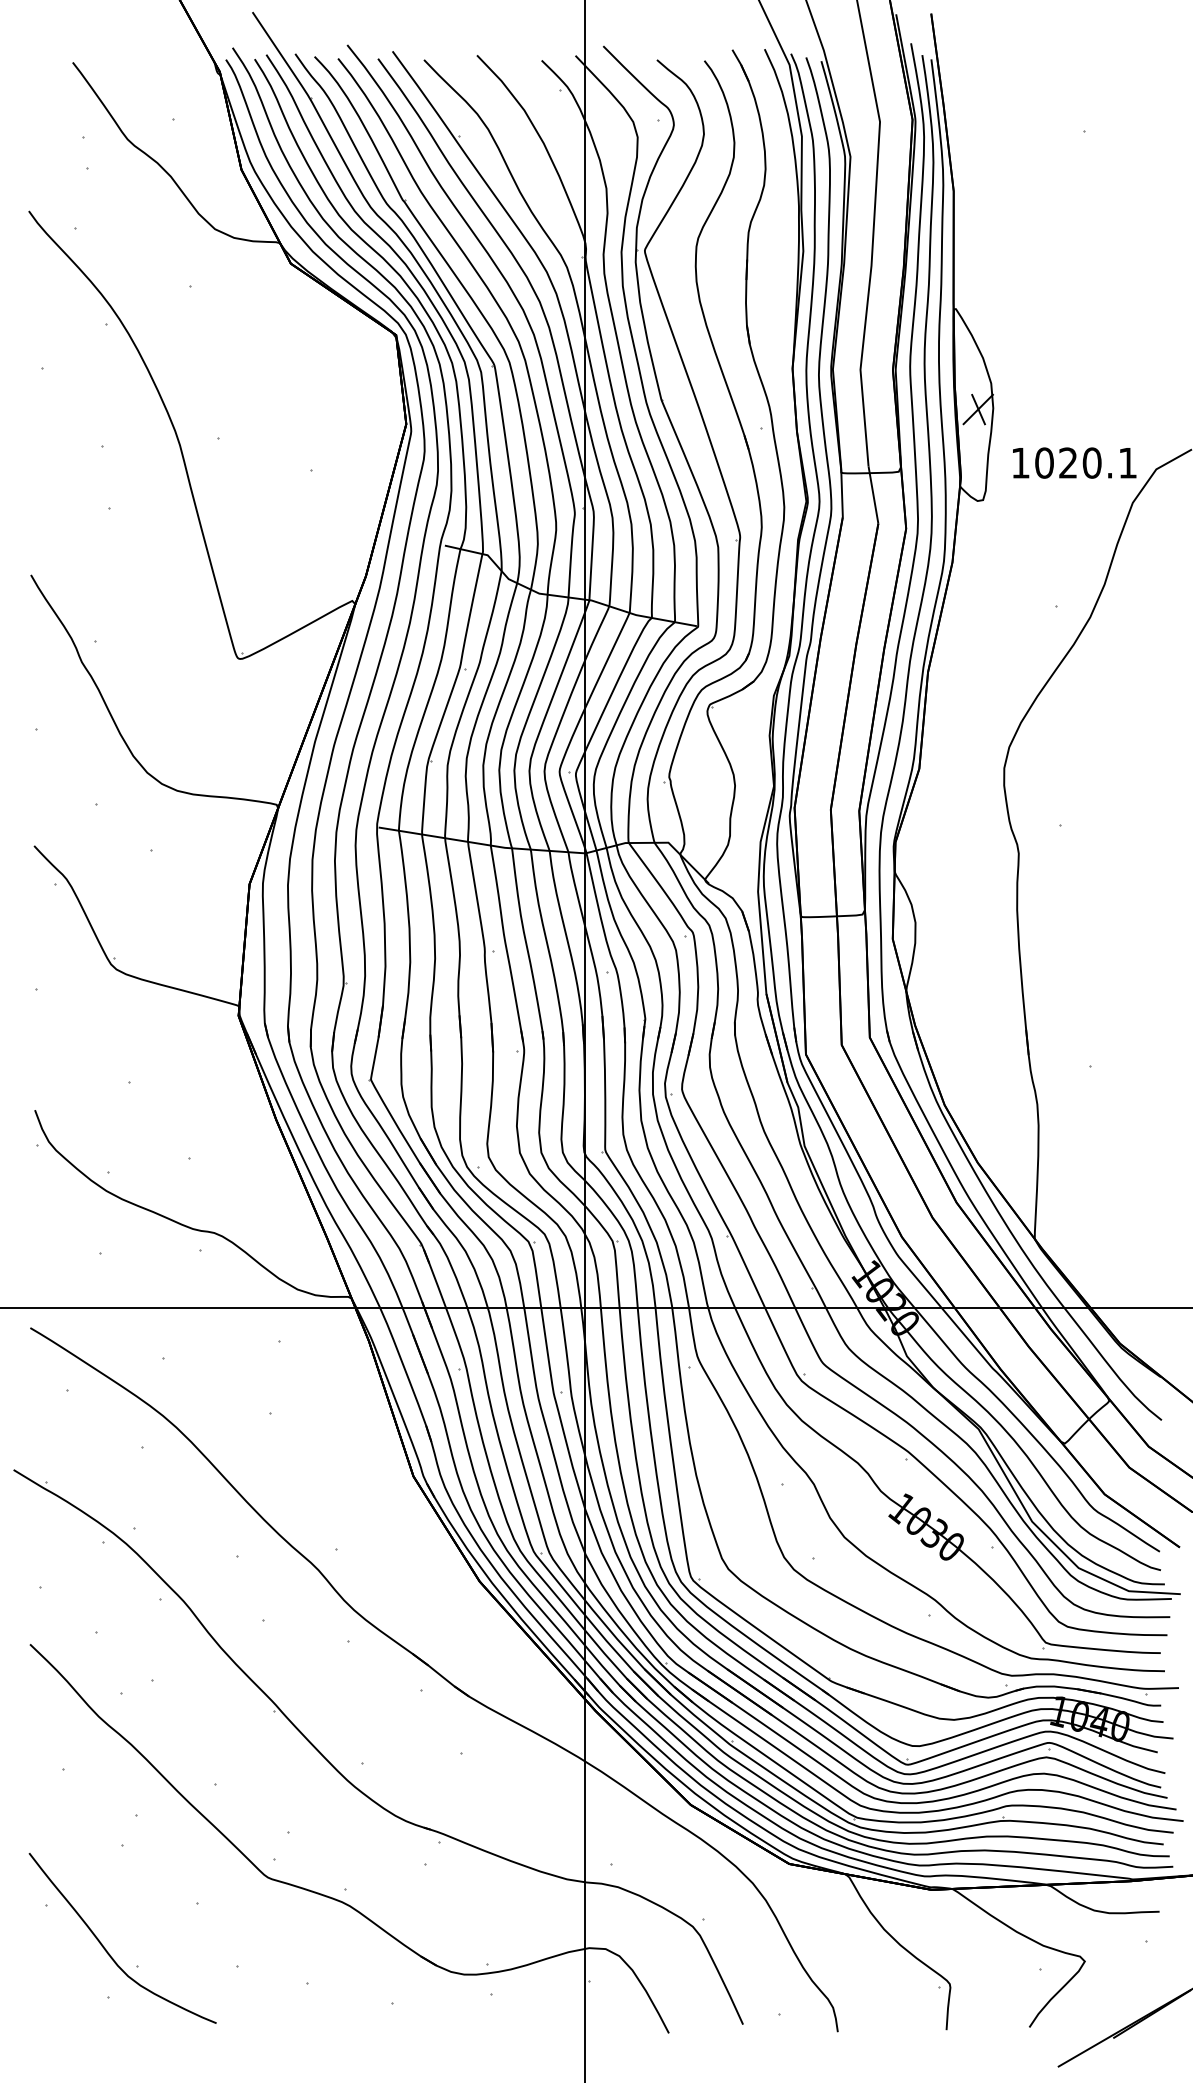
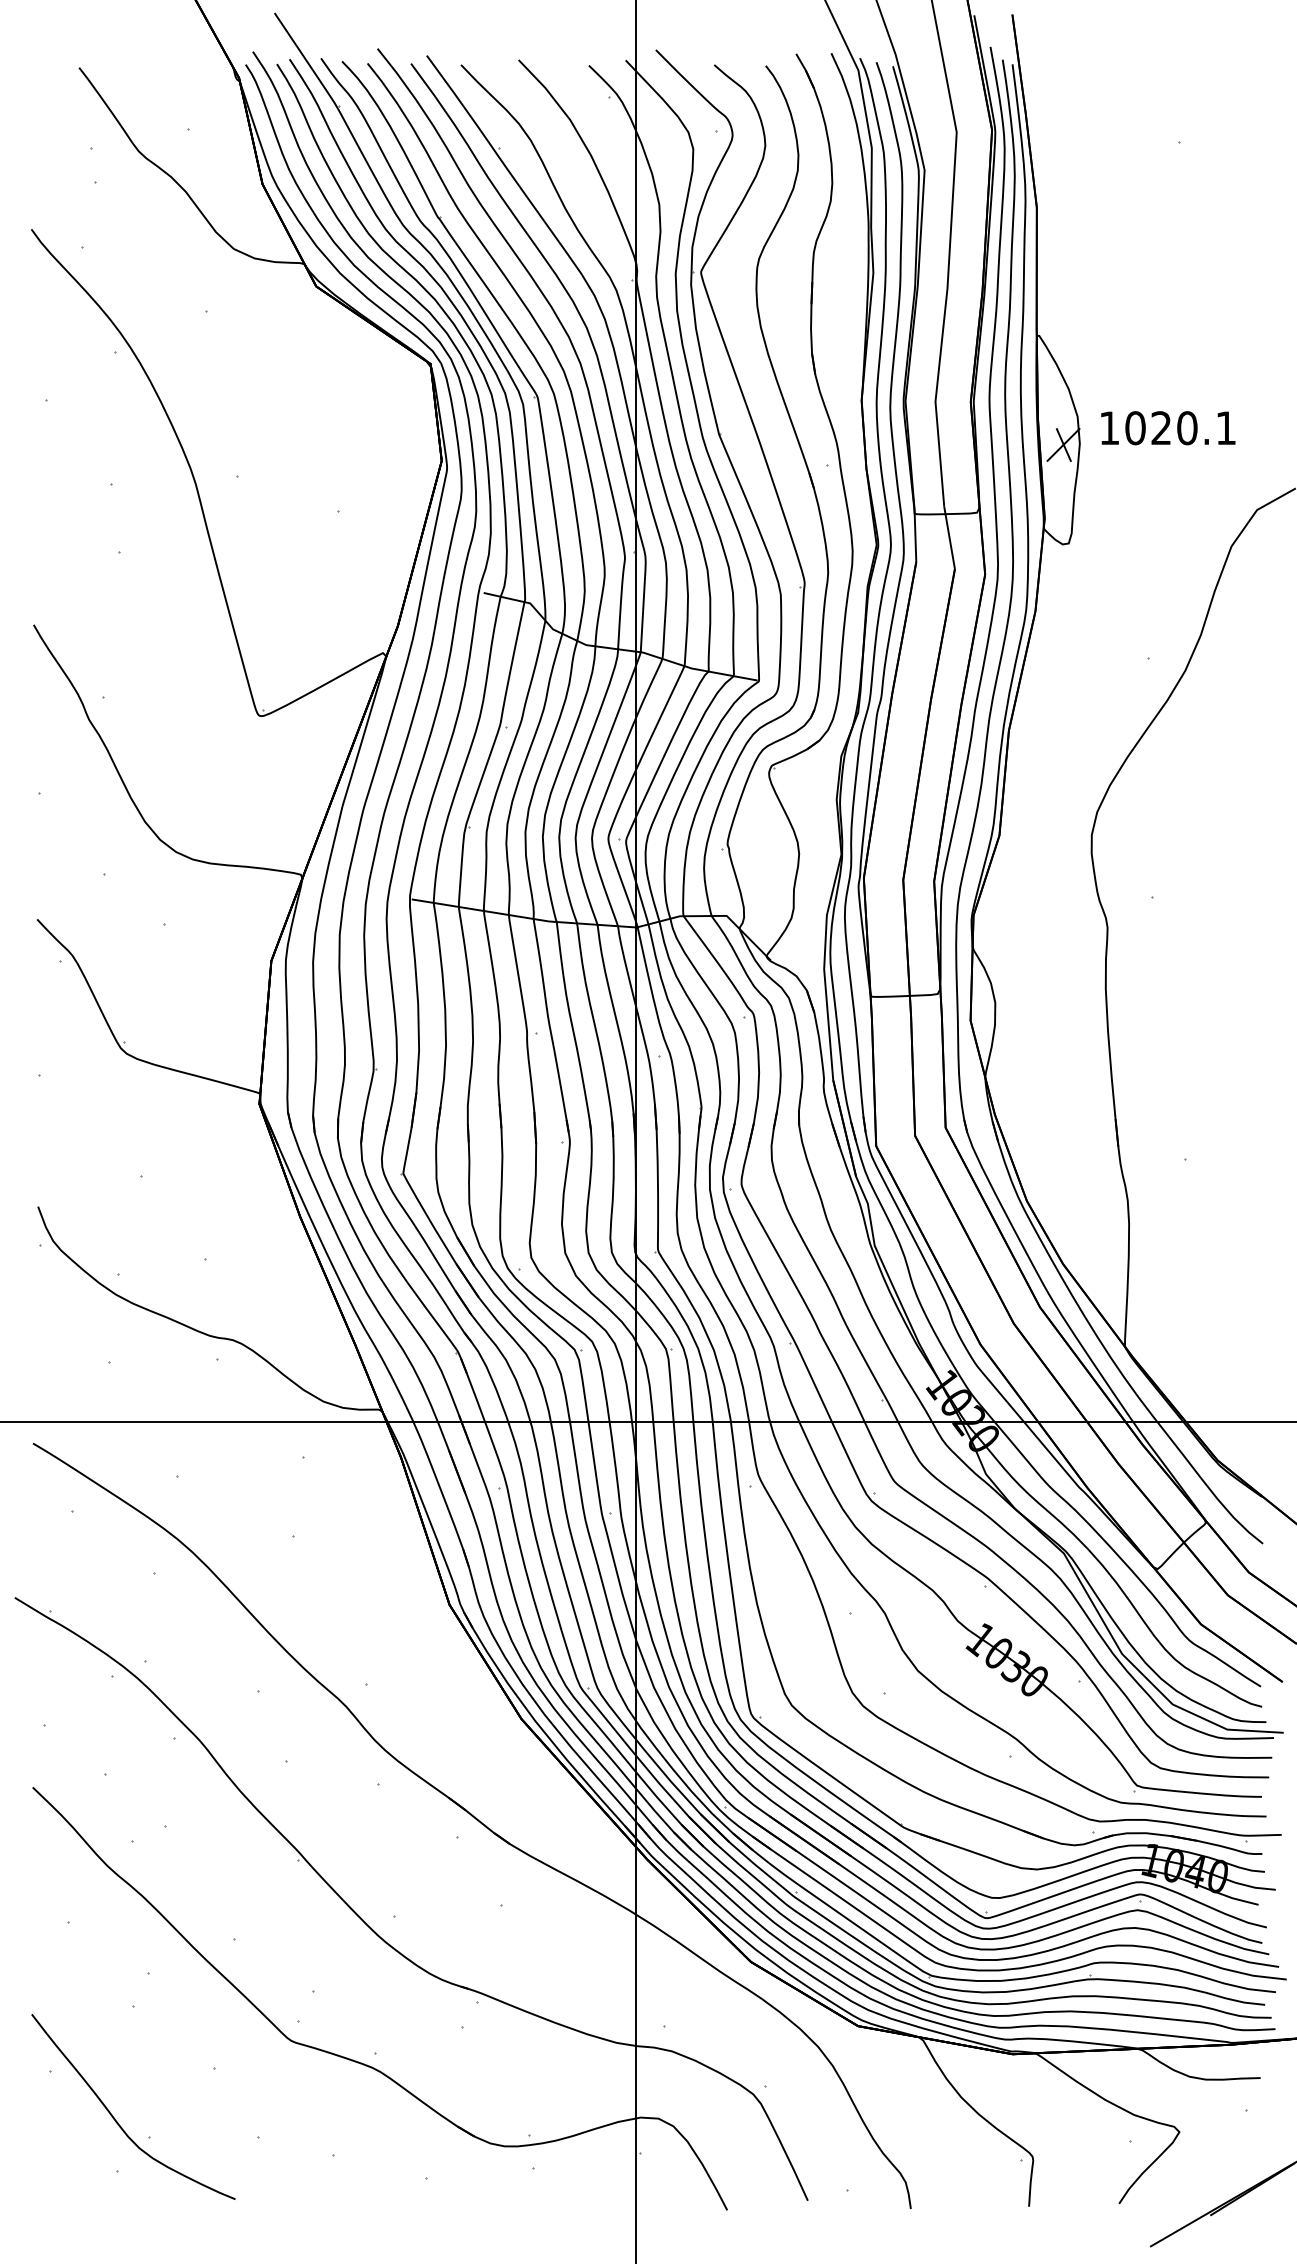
part: (1074, 462) -> (1168, 427), moved

